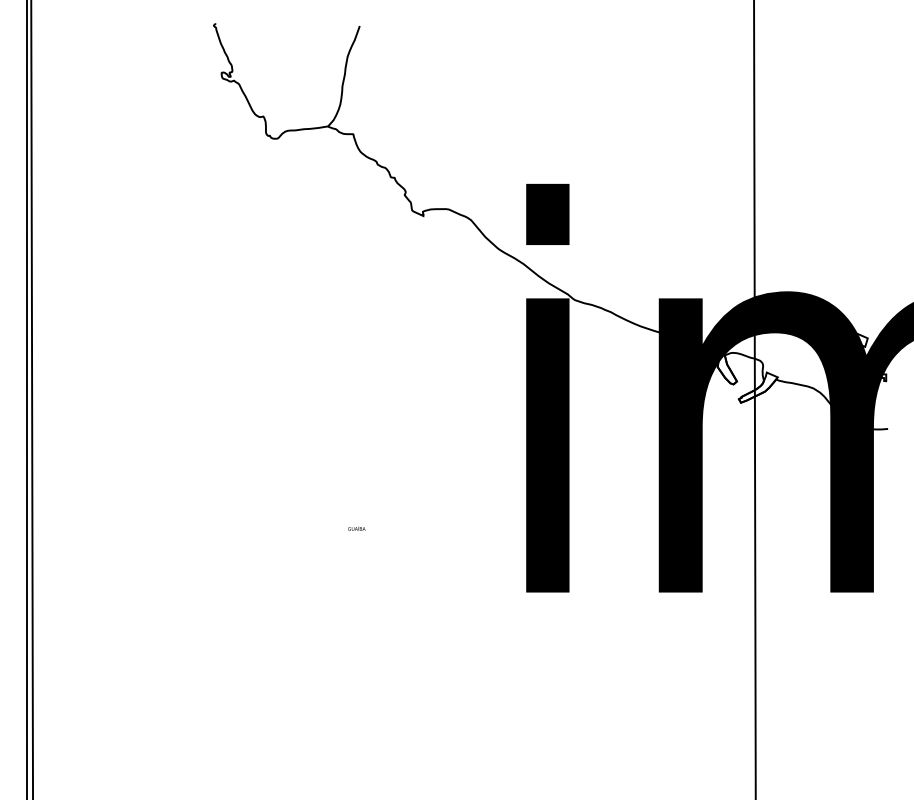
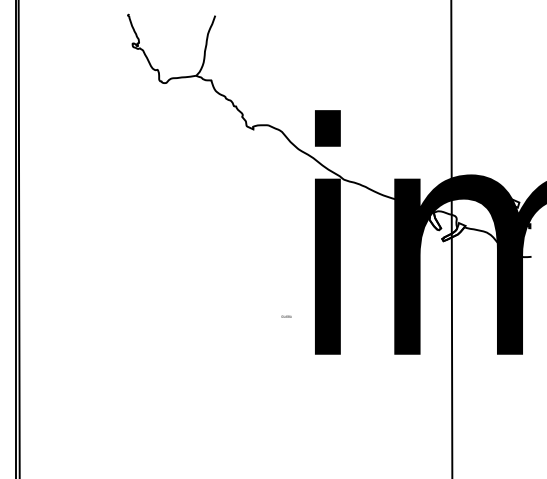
text: (356, 528) -> (286, 316), moved

